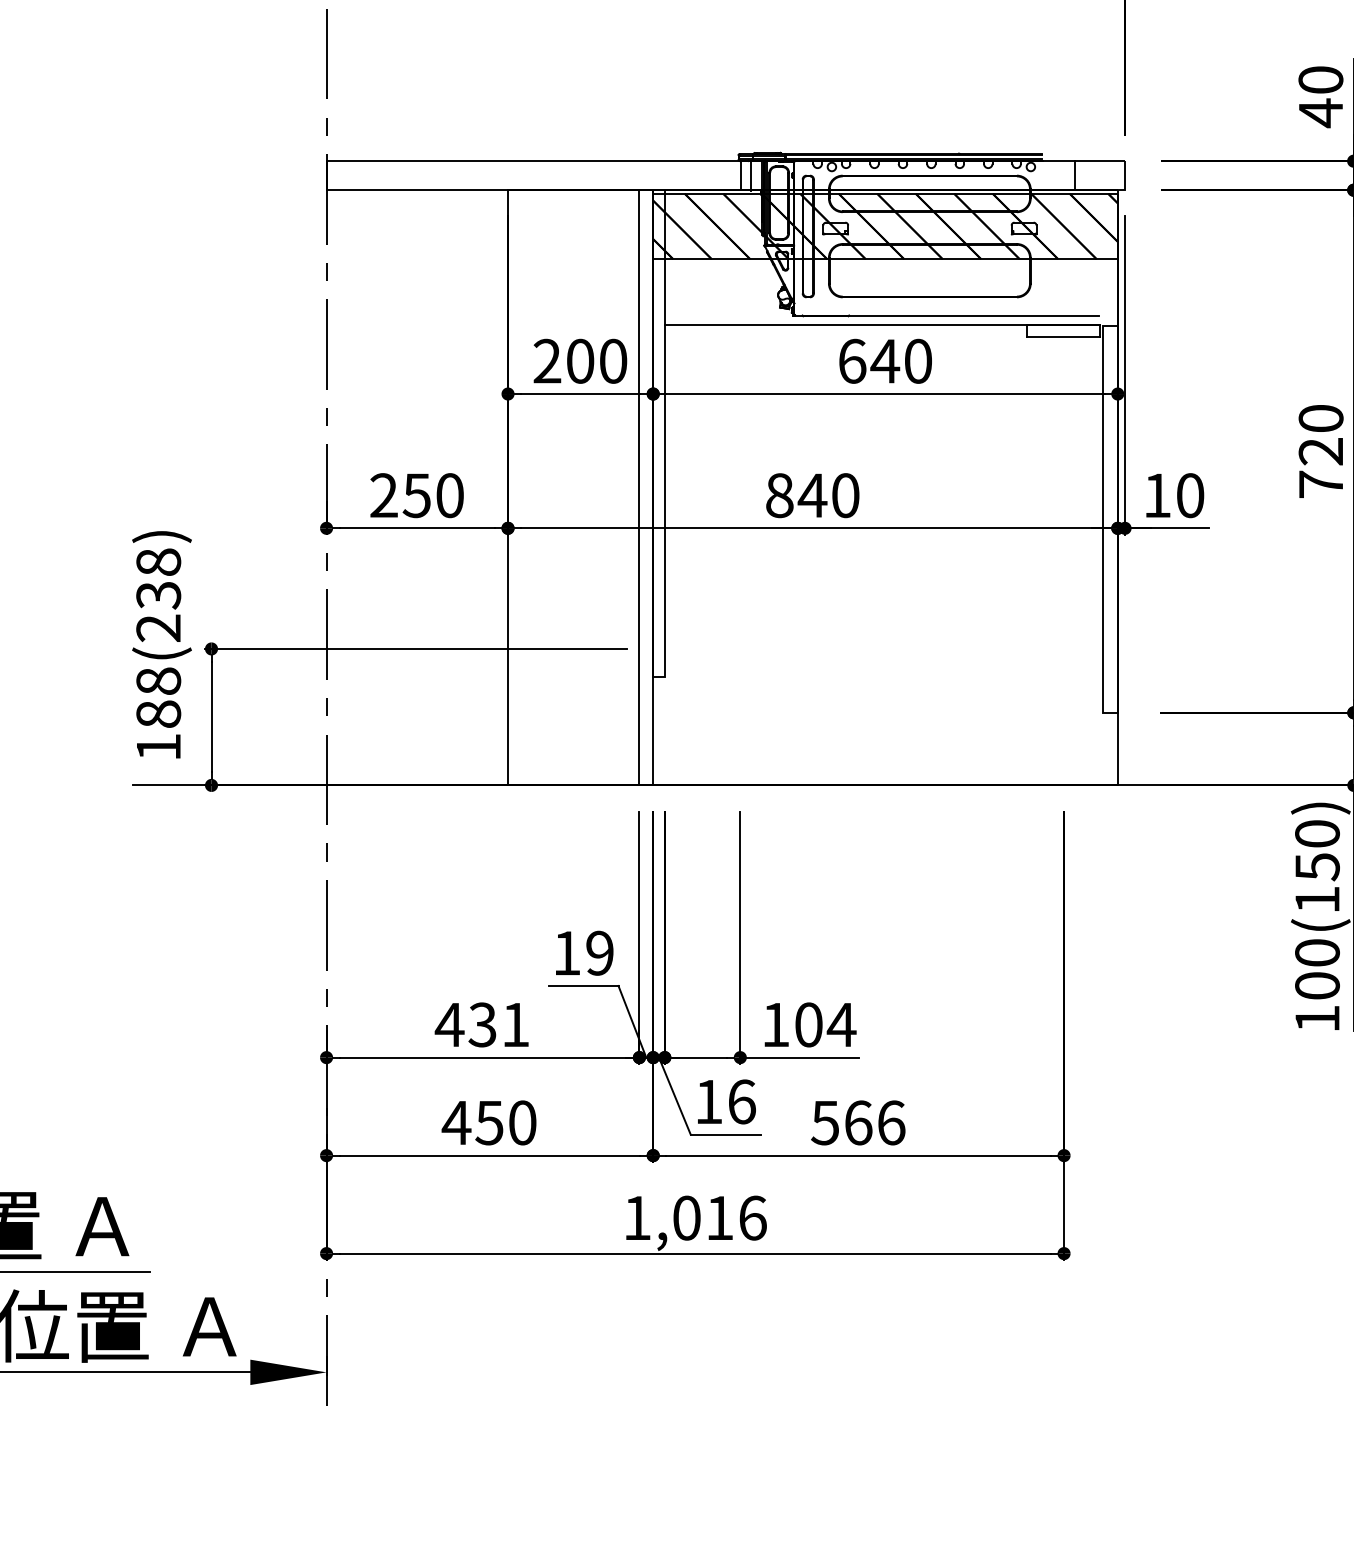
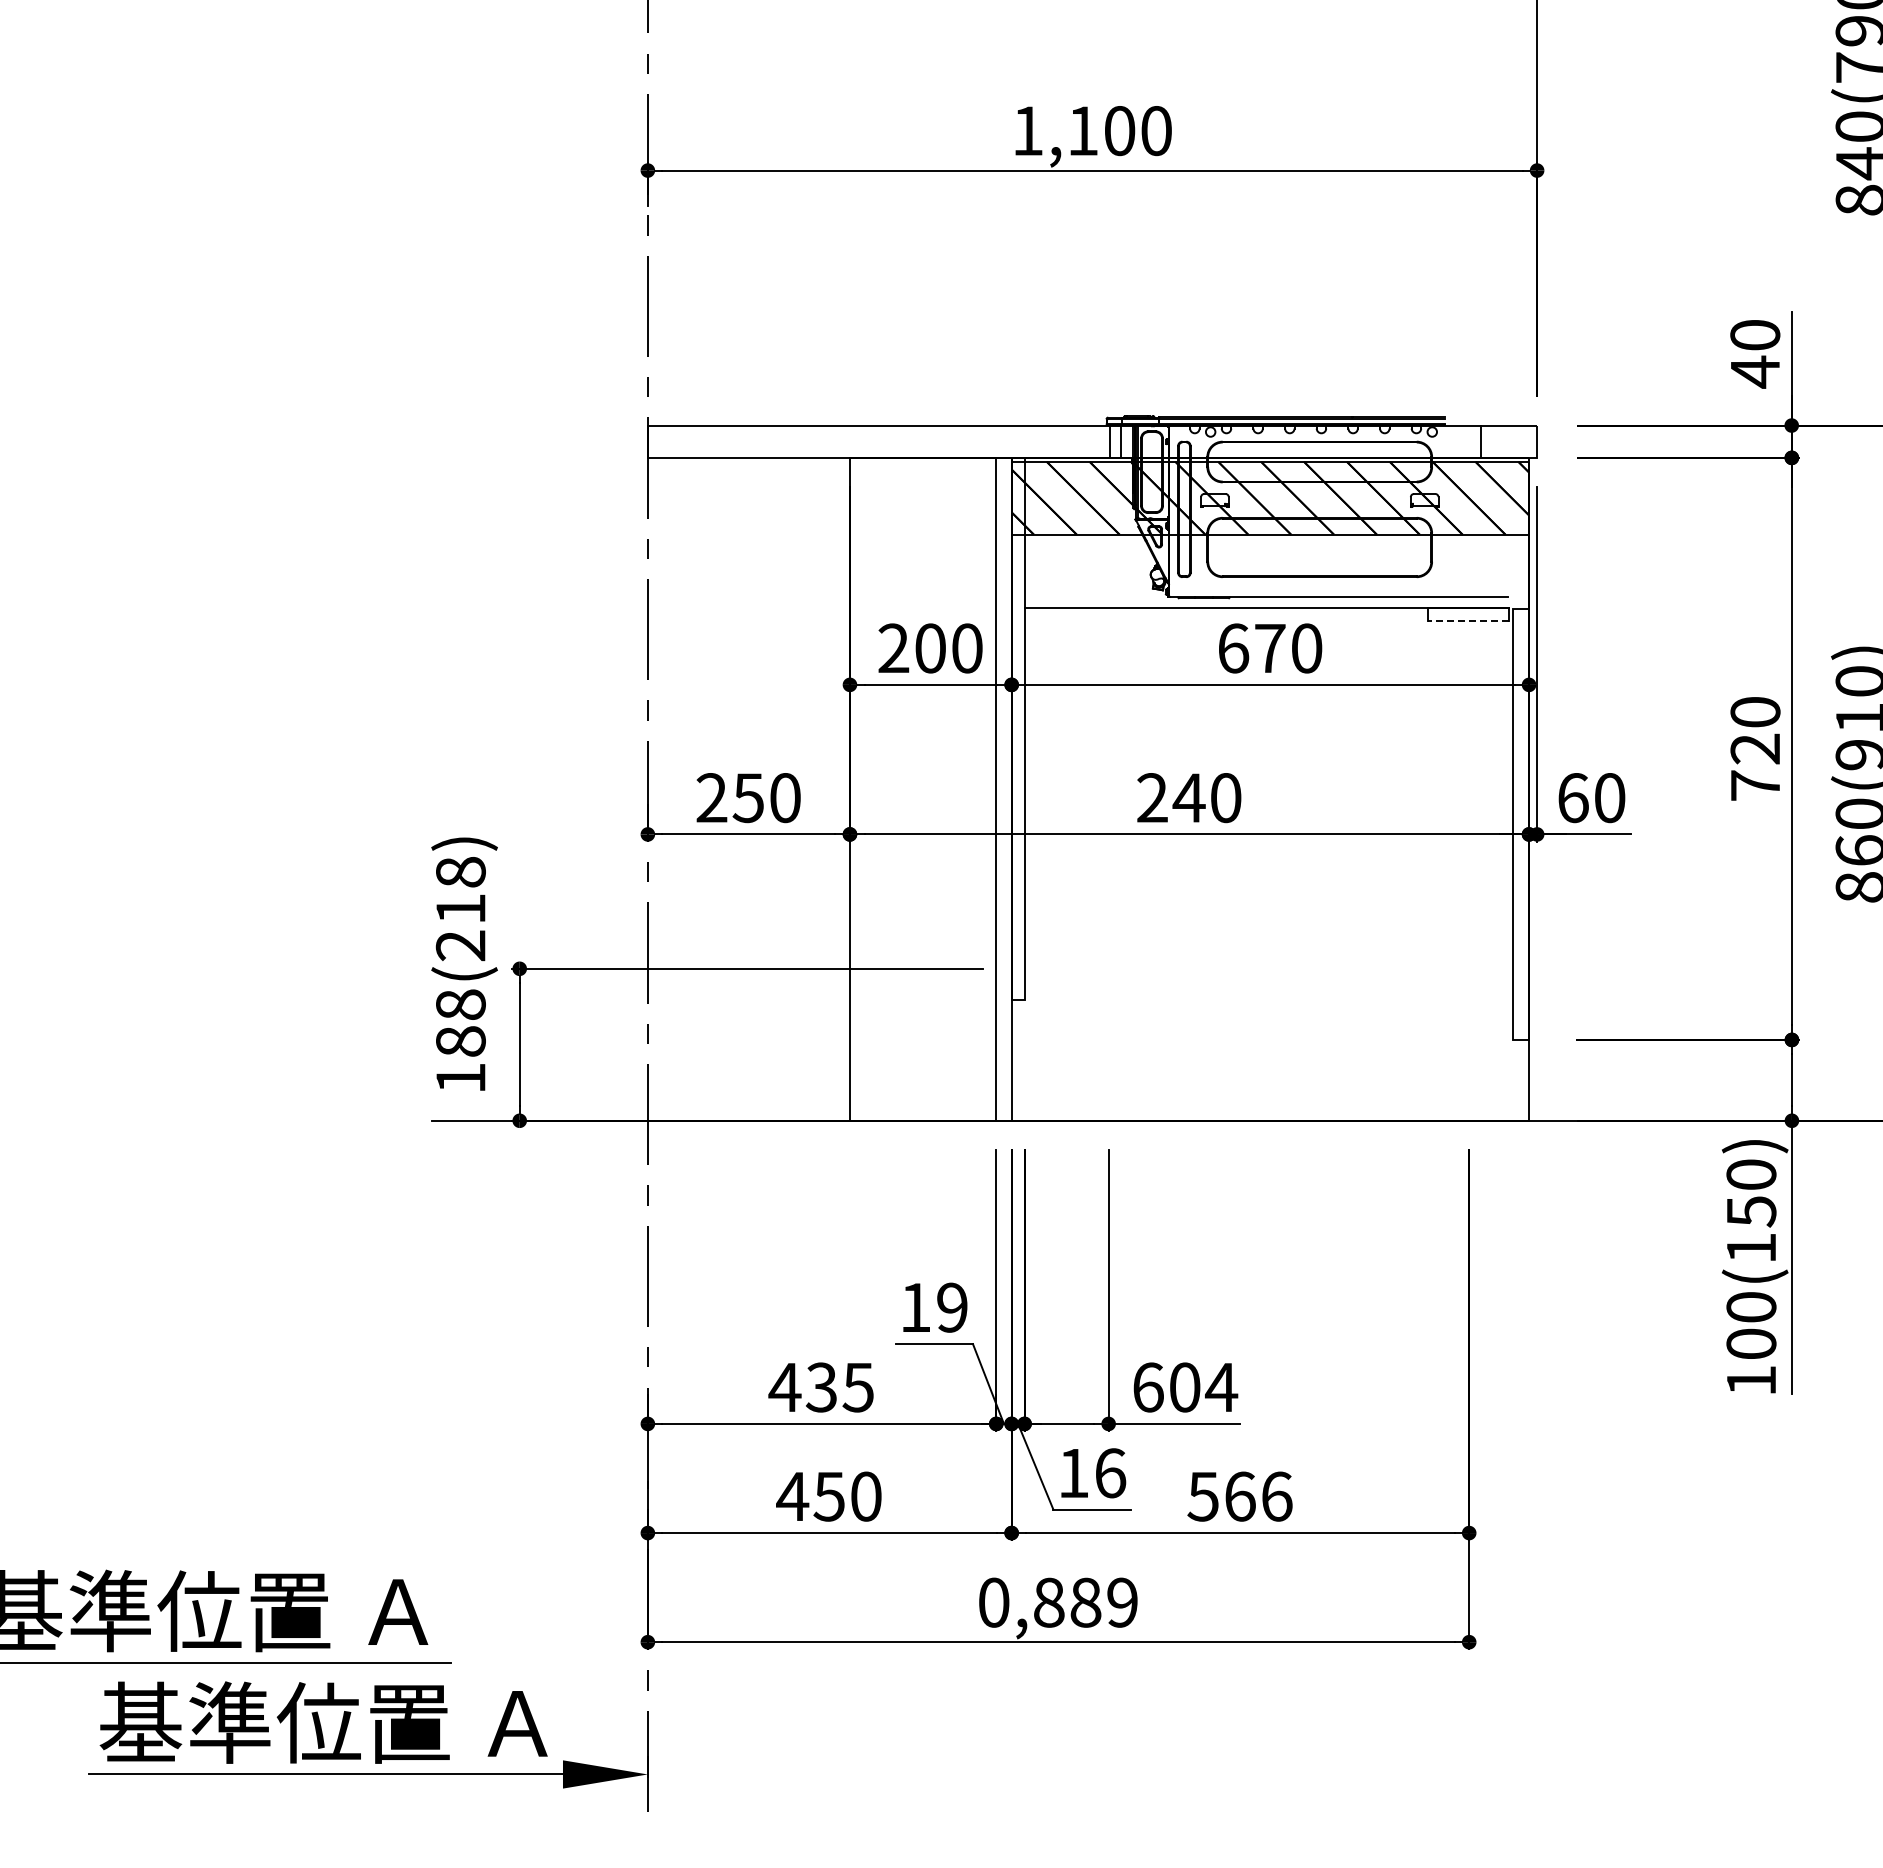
line: (1062, 337) -> (1467, 621), solid -> dashed
text: (884, 361) -> (1269, 648), 640 -> 670
text: (779, 496) -> (1152, 798), 840 -> 240
text: (1157, 496) -> (1573, 798), 10 -> 60
text: (158, 595) -> (460, 909), 188(238) -> 188(218)
text: (514, 1024) -> (857, 1387), 431 -> 435
text: (776, 1024) -> (1148, 1387), 104 -> 604
text: (695, 1217) -> (1058, 1602), 1,016 -> 0,889

